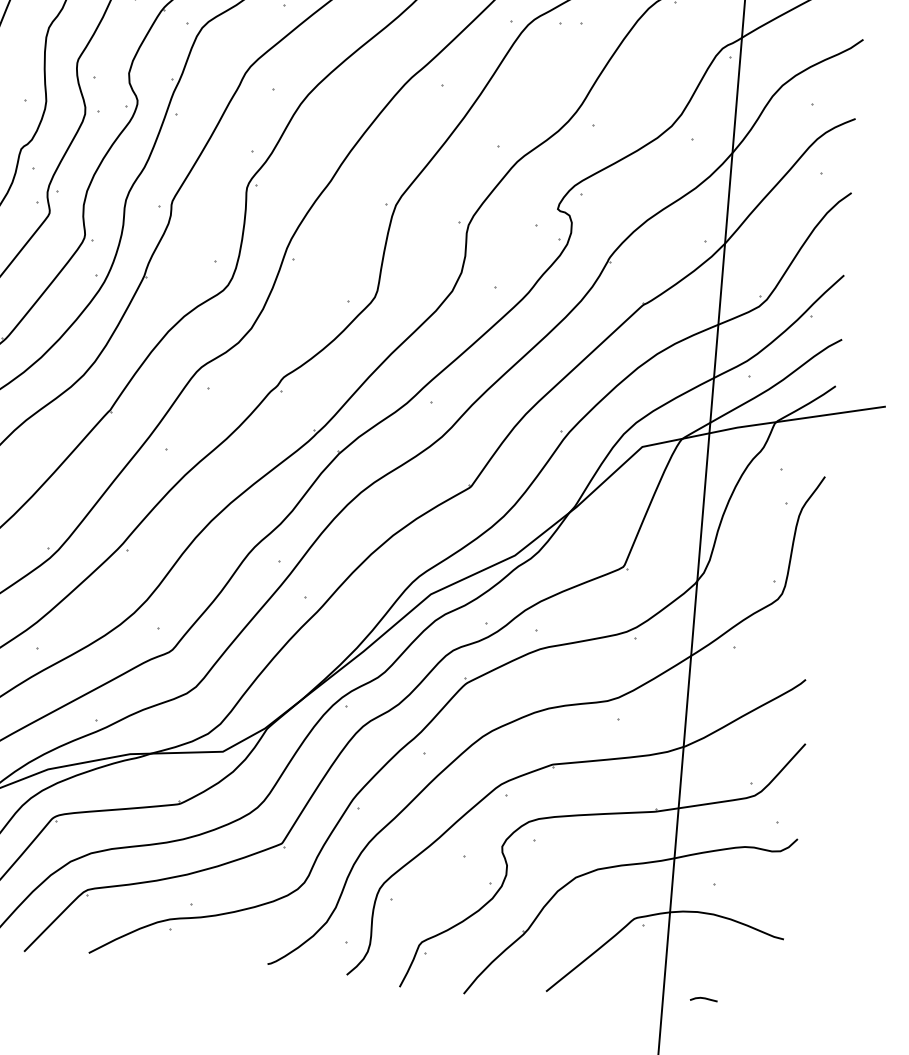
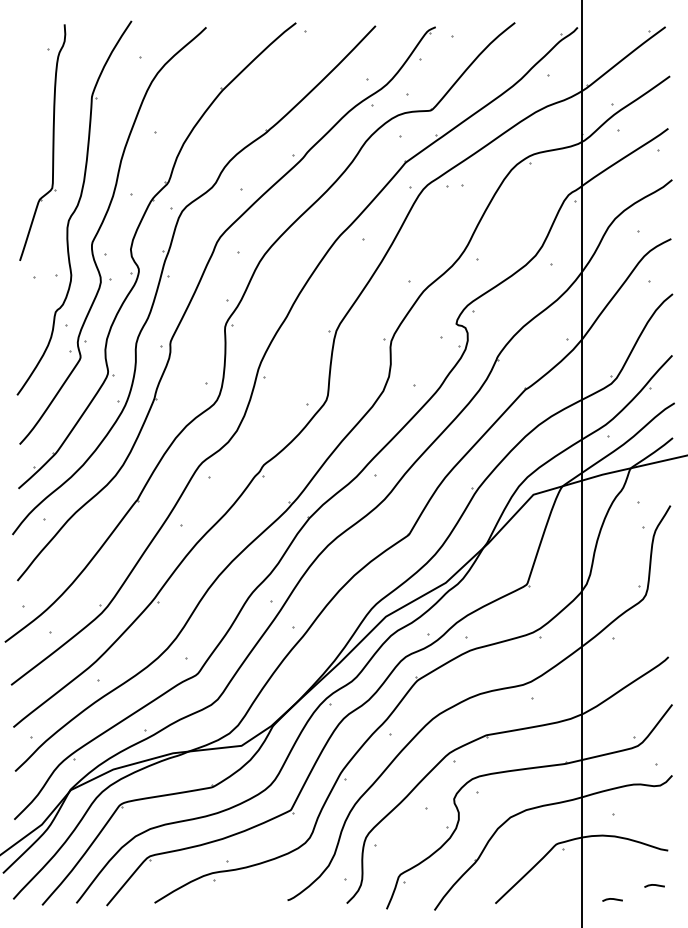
line: (761, 984) -> (654, 885), added

